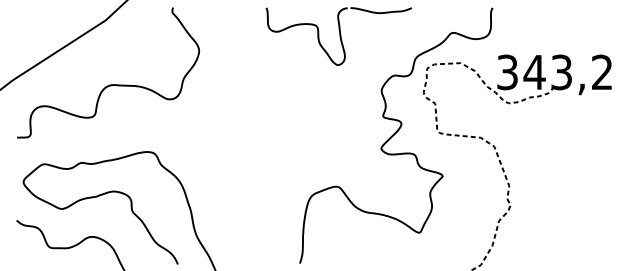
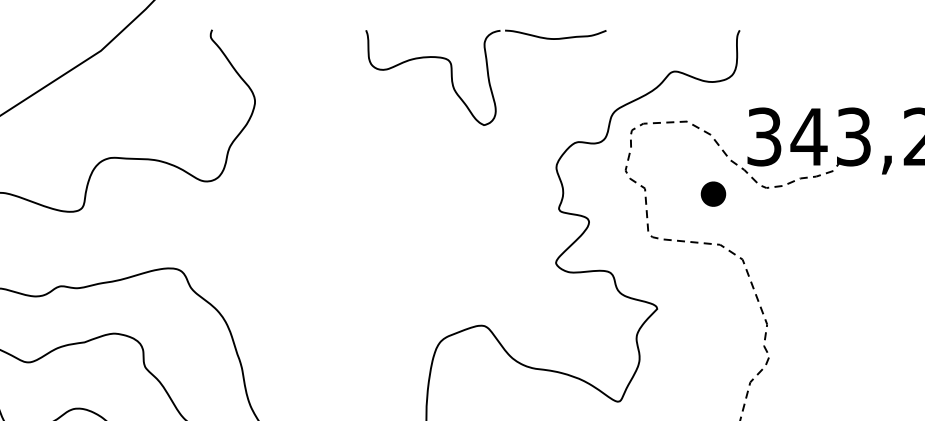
part: (476, 106) -> (713, 193), added

